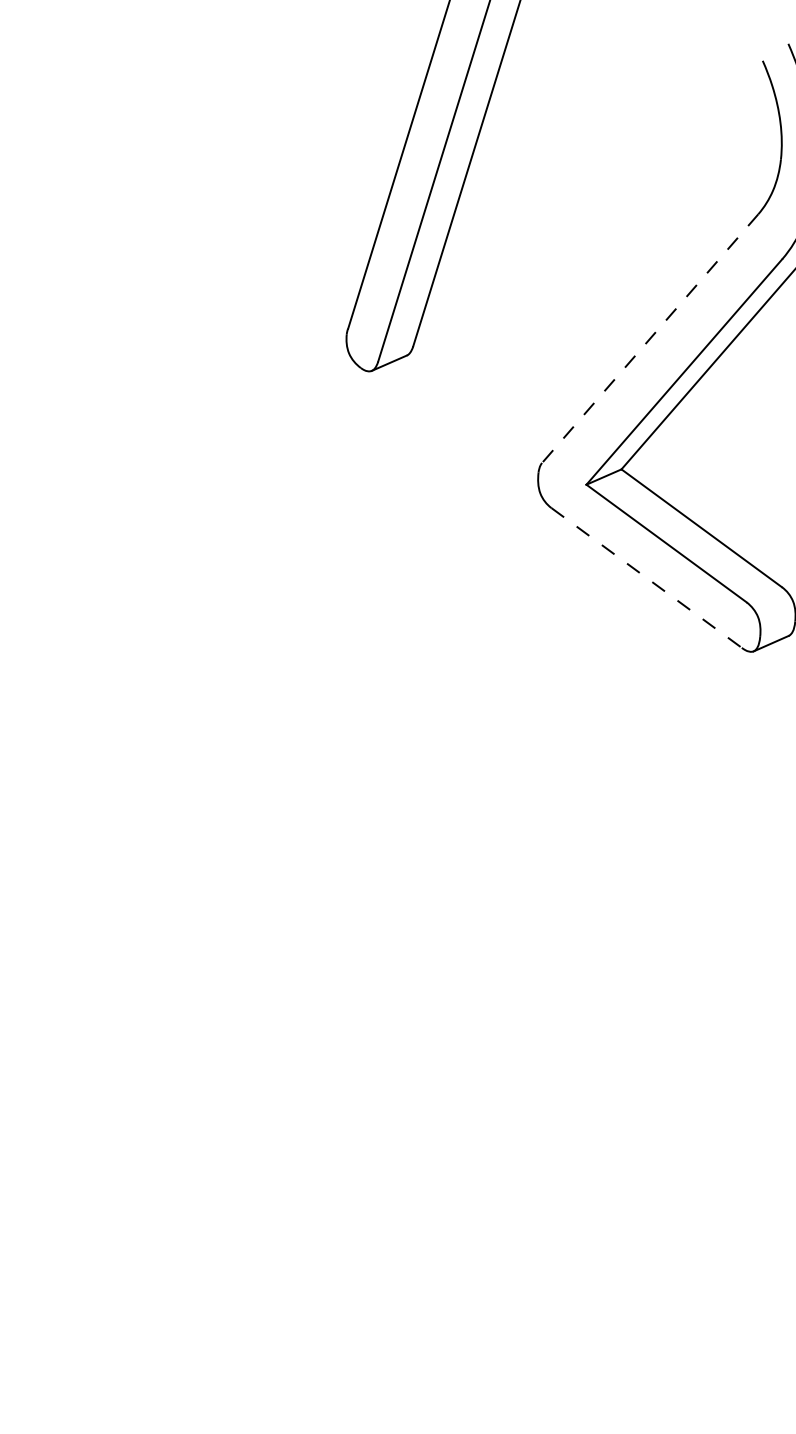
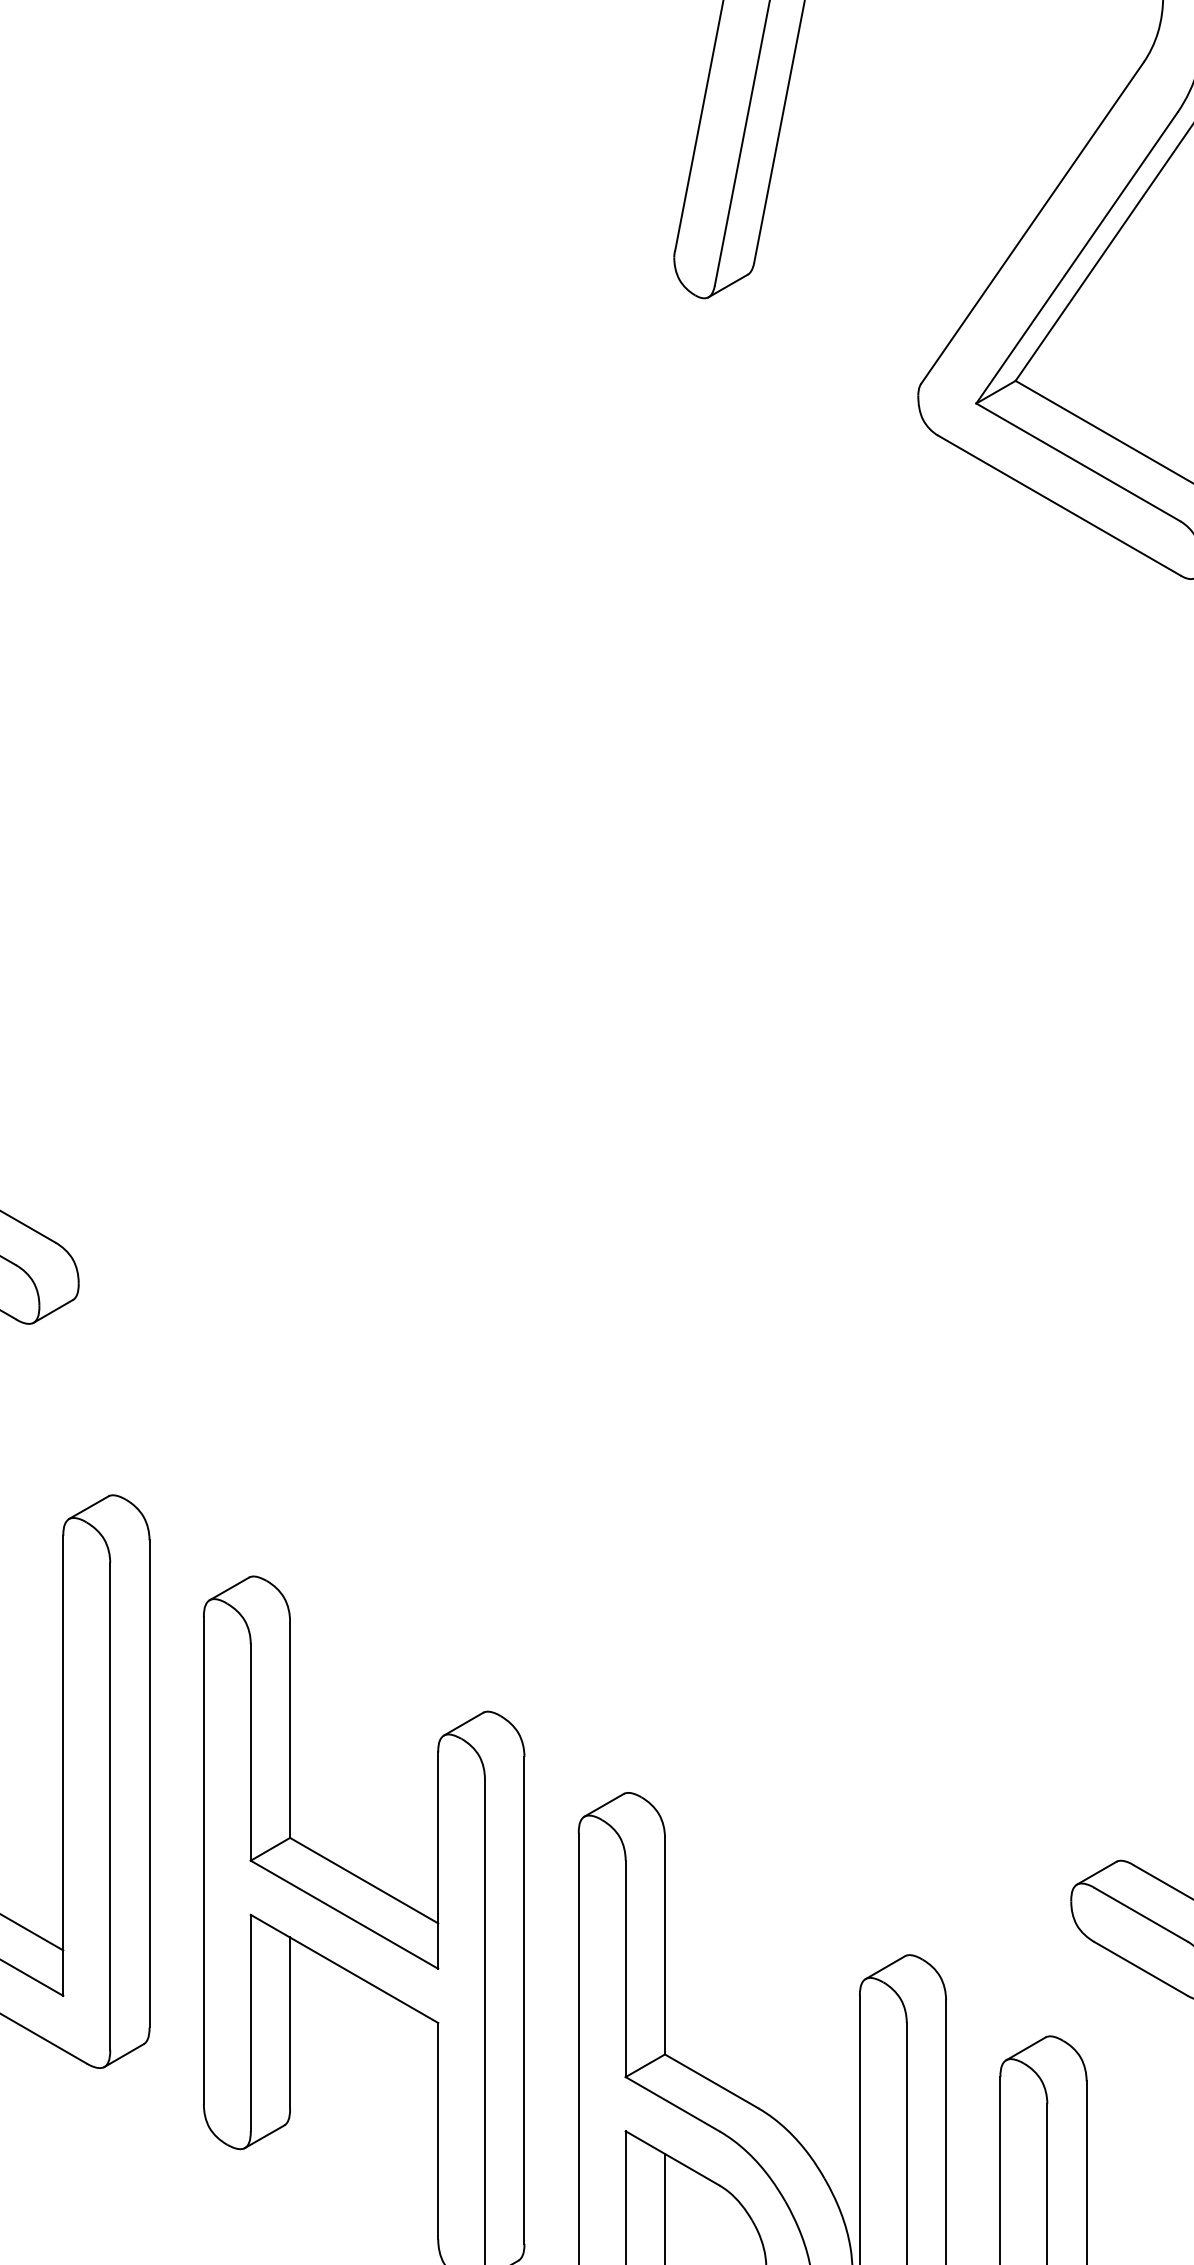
line: (650, 339) -> (1032, 223), dashed -> solid
line: (646, 577) -> (1059, 505), dashed -> solid

